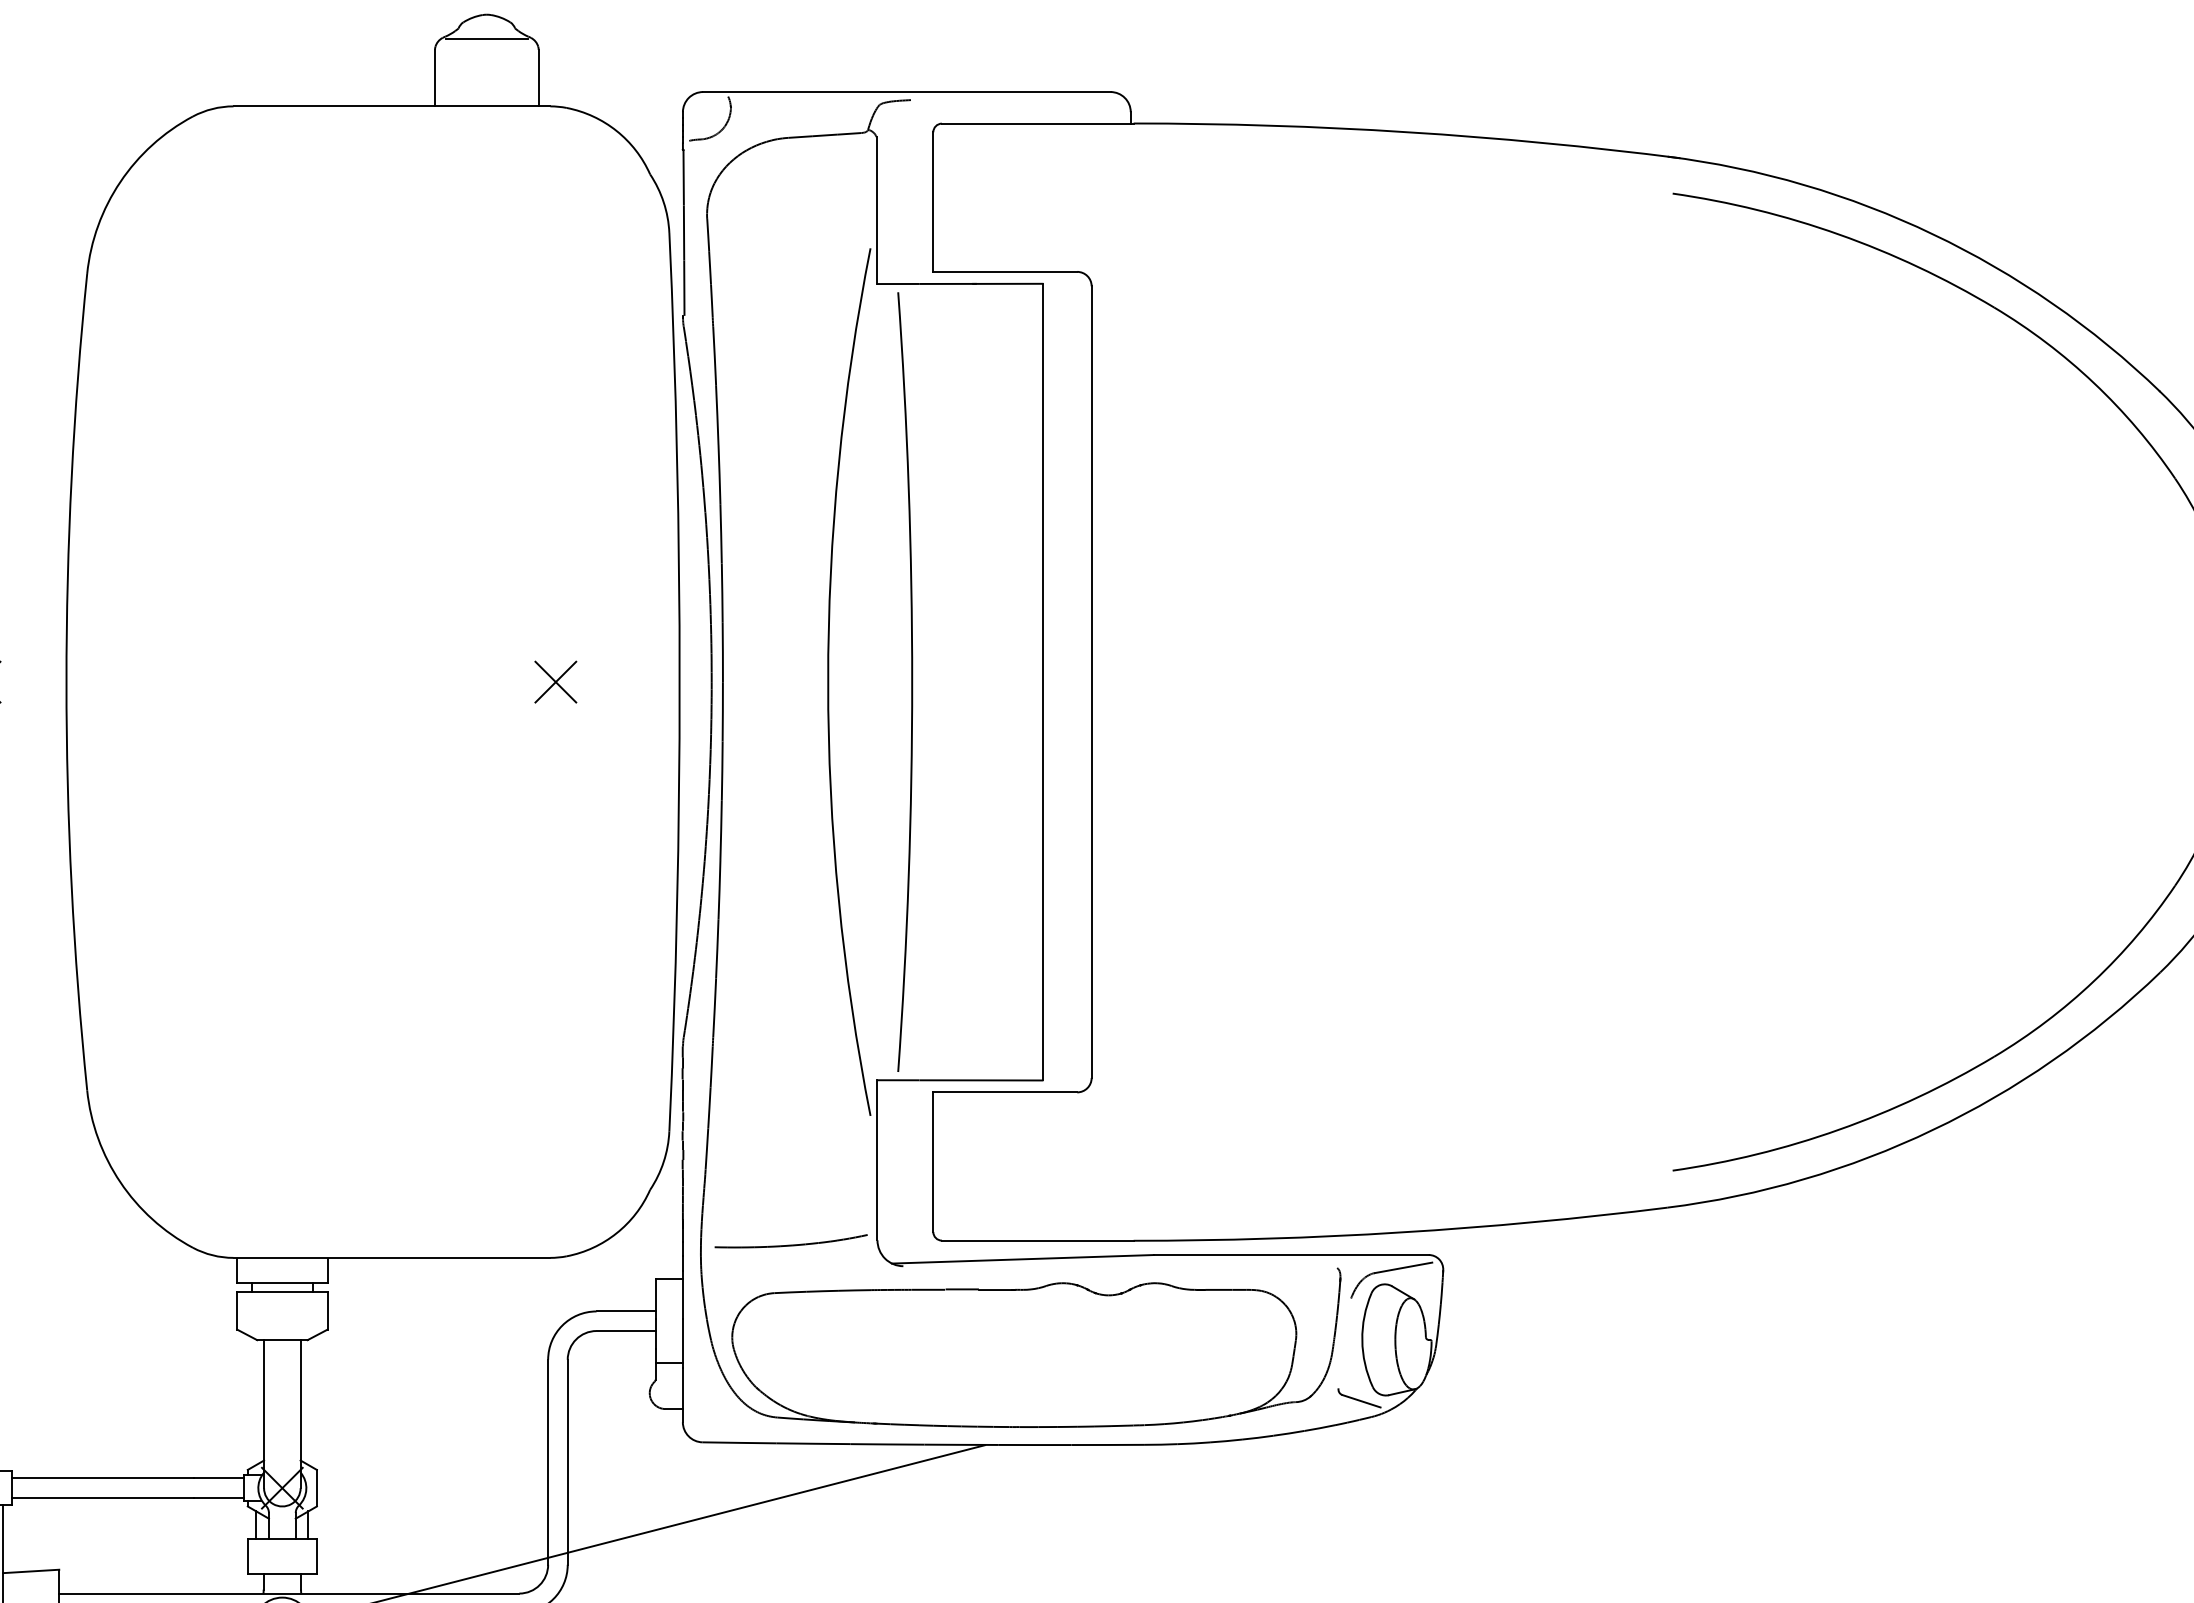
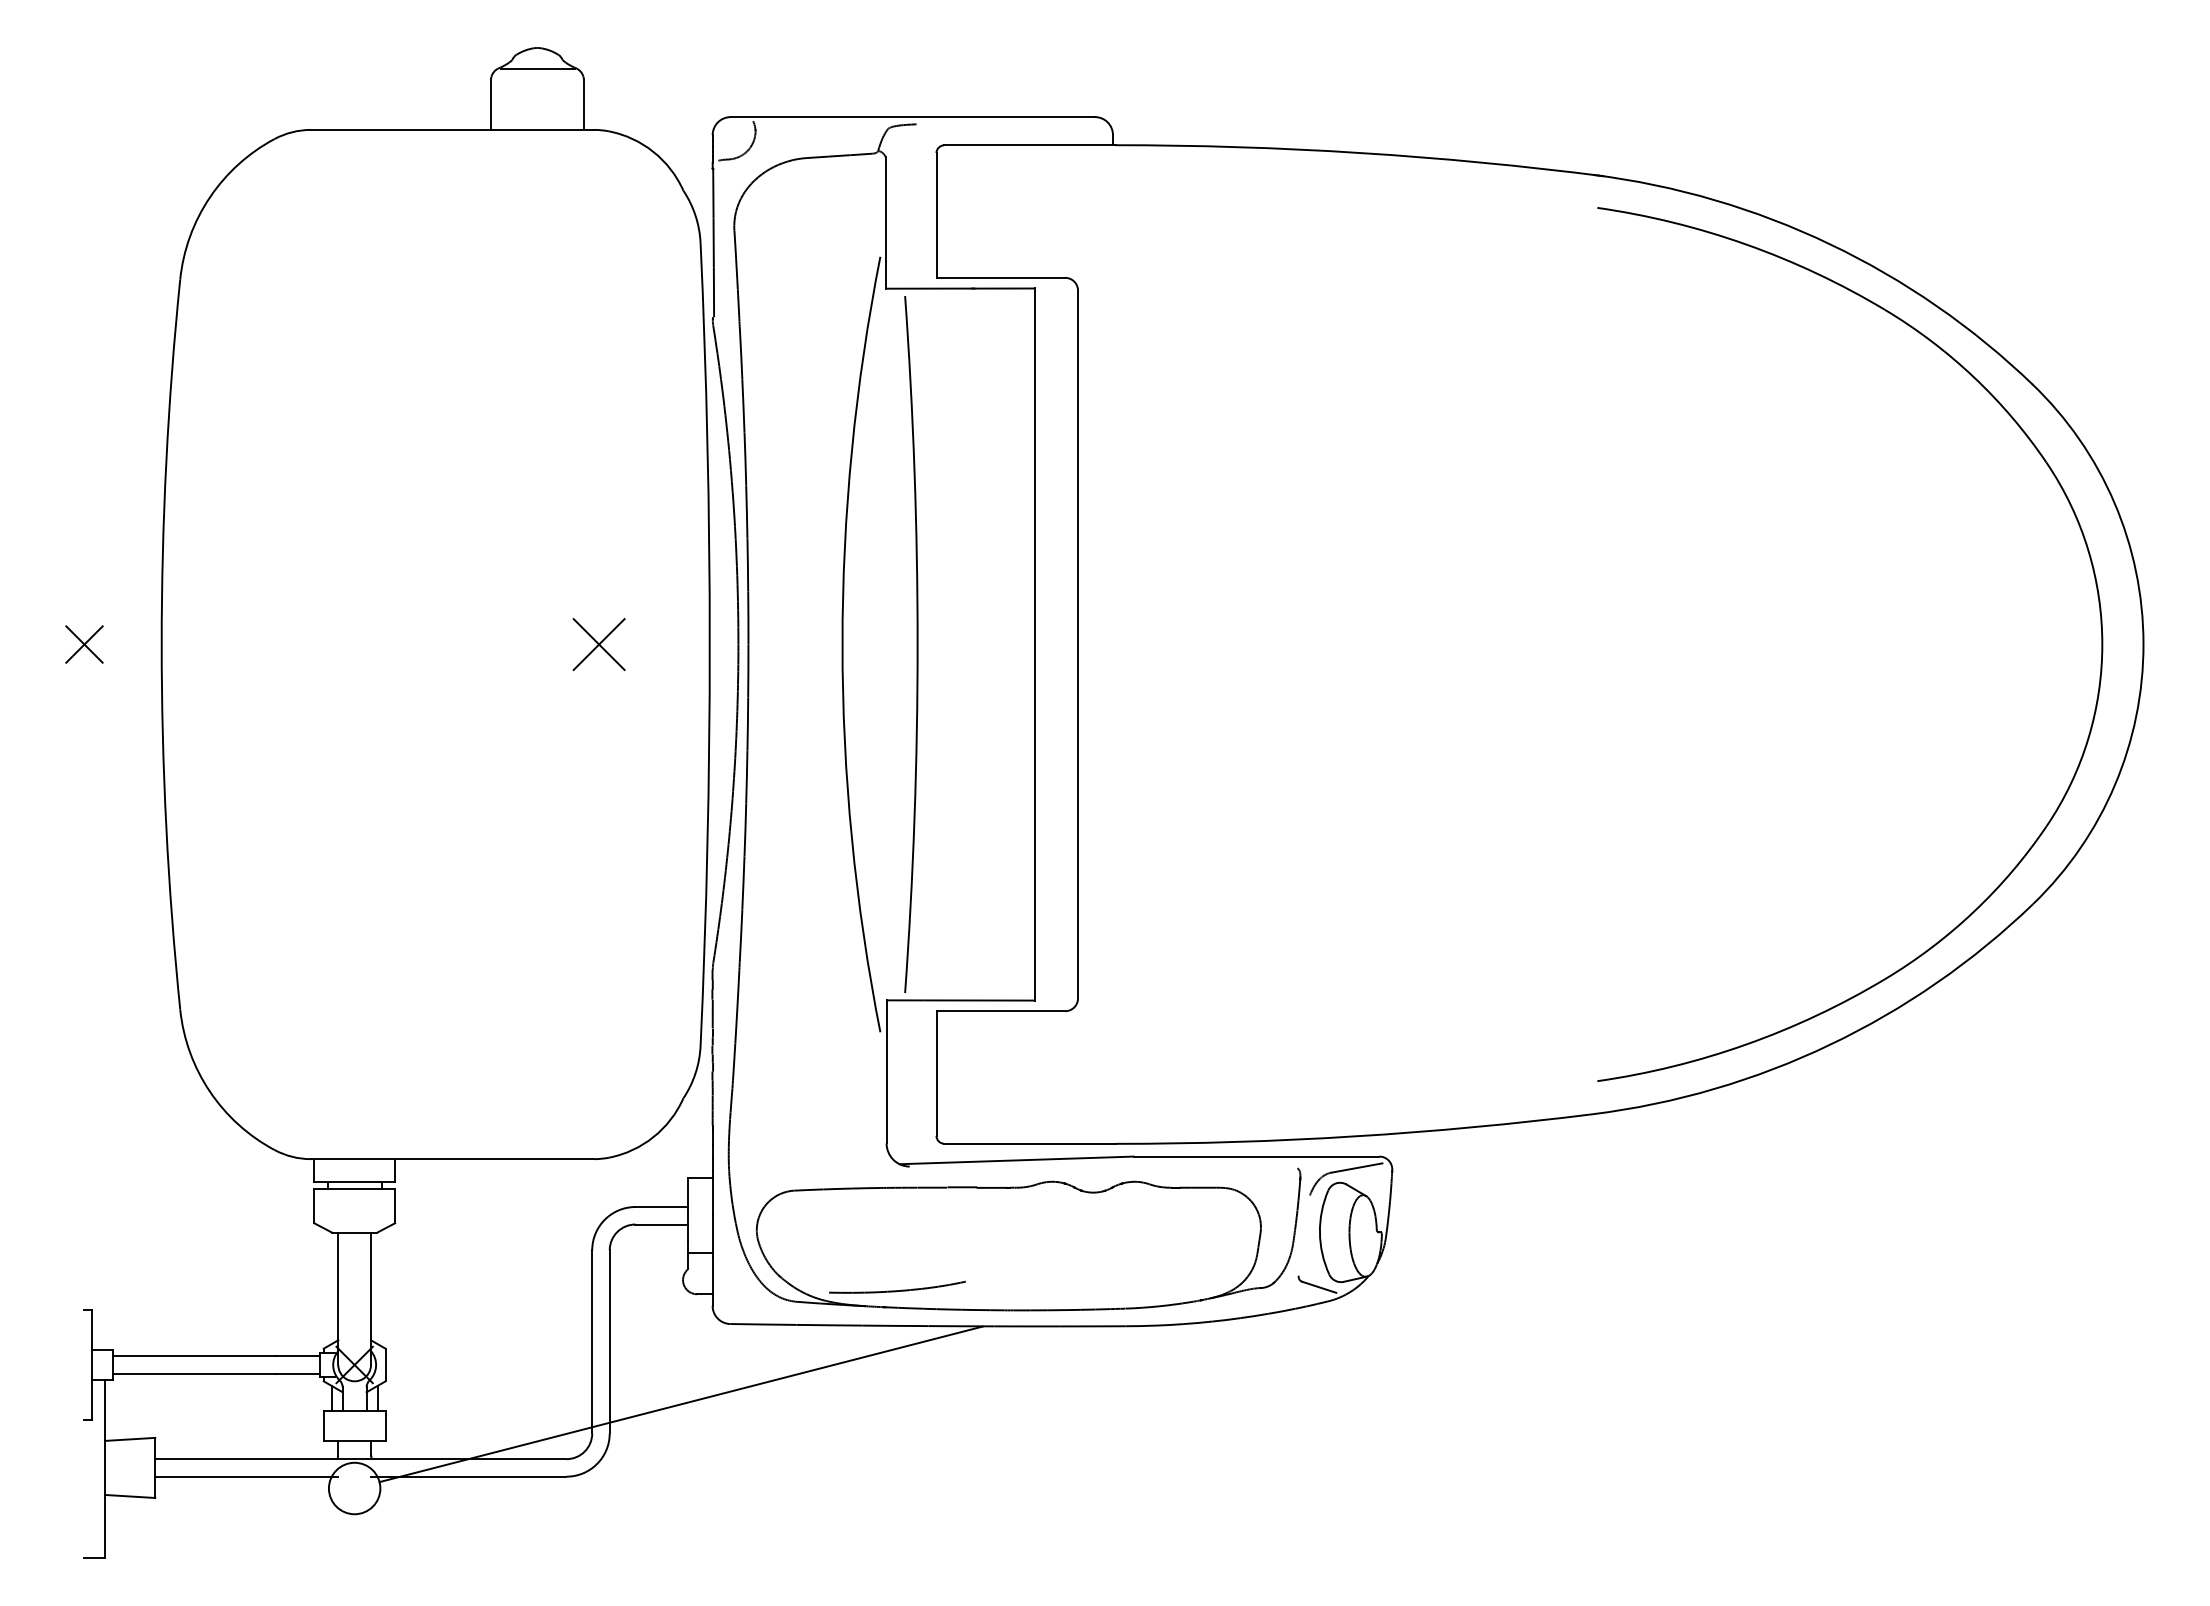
part: (555, 682) -> (598, 644), size x1.4
part: (791, 1240) -> (897, 1286), moved

